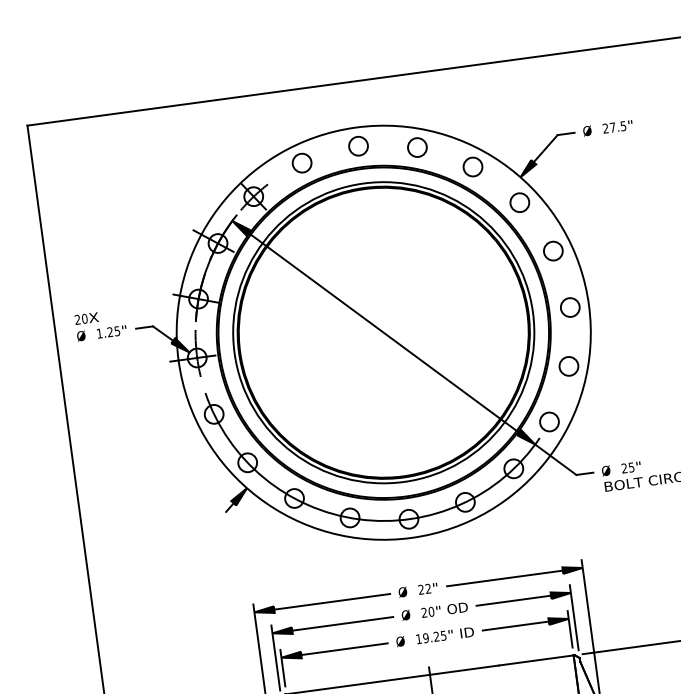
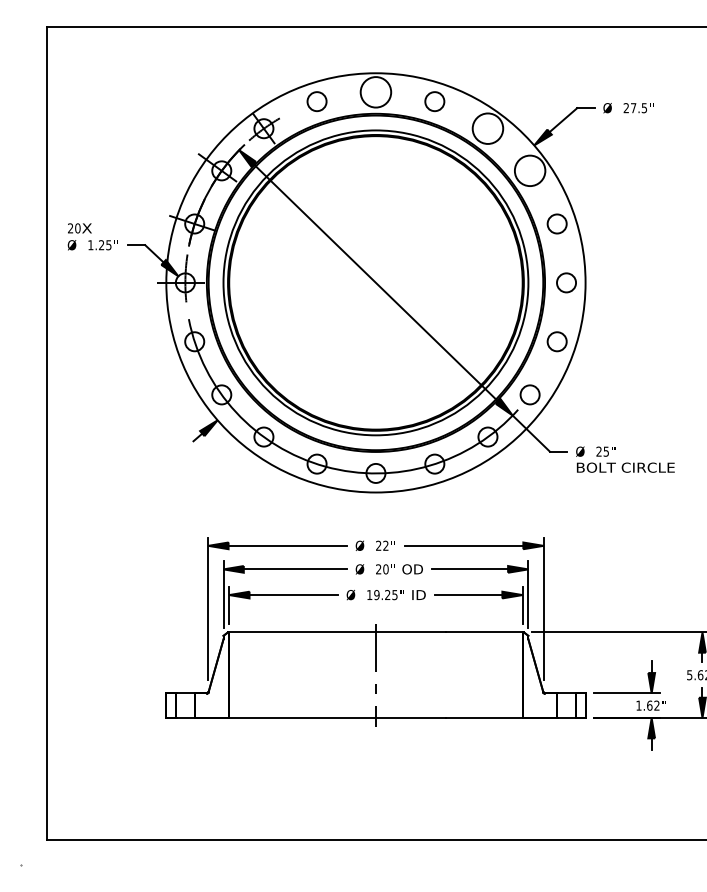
circle: (357, 145) -> (375, 91), size x1.6
circle: (472, 166) -> (487, 128), size x1.6
circle: (519, 202) -> (529, 170), size x1.6

